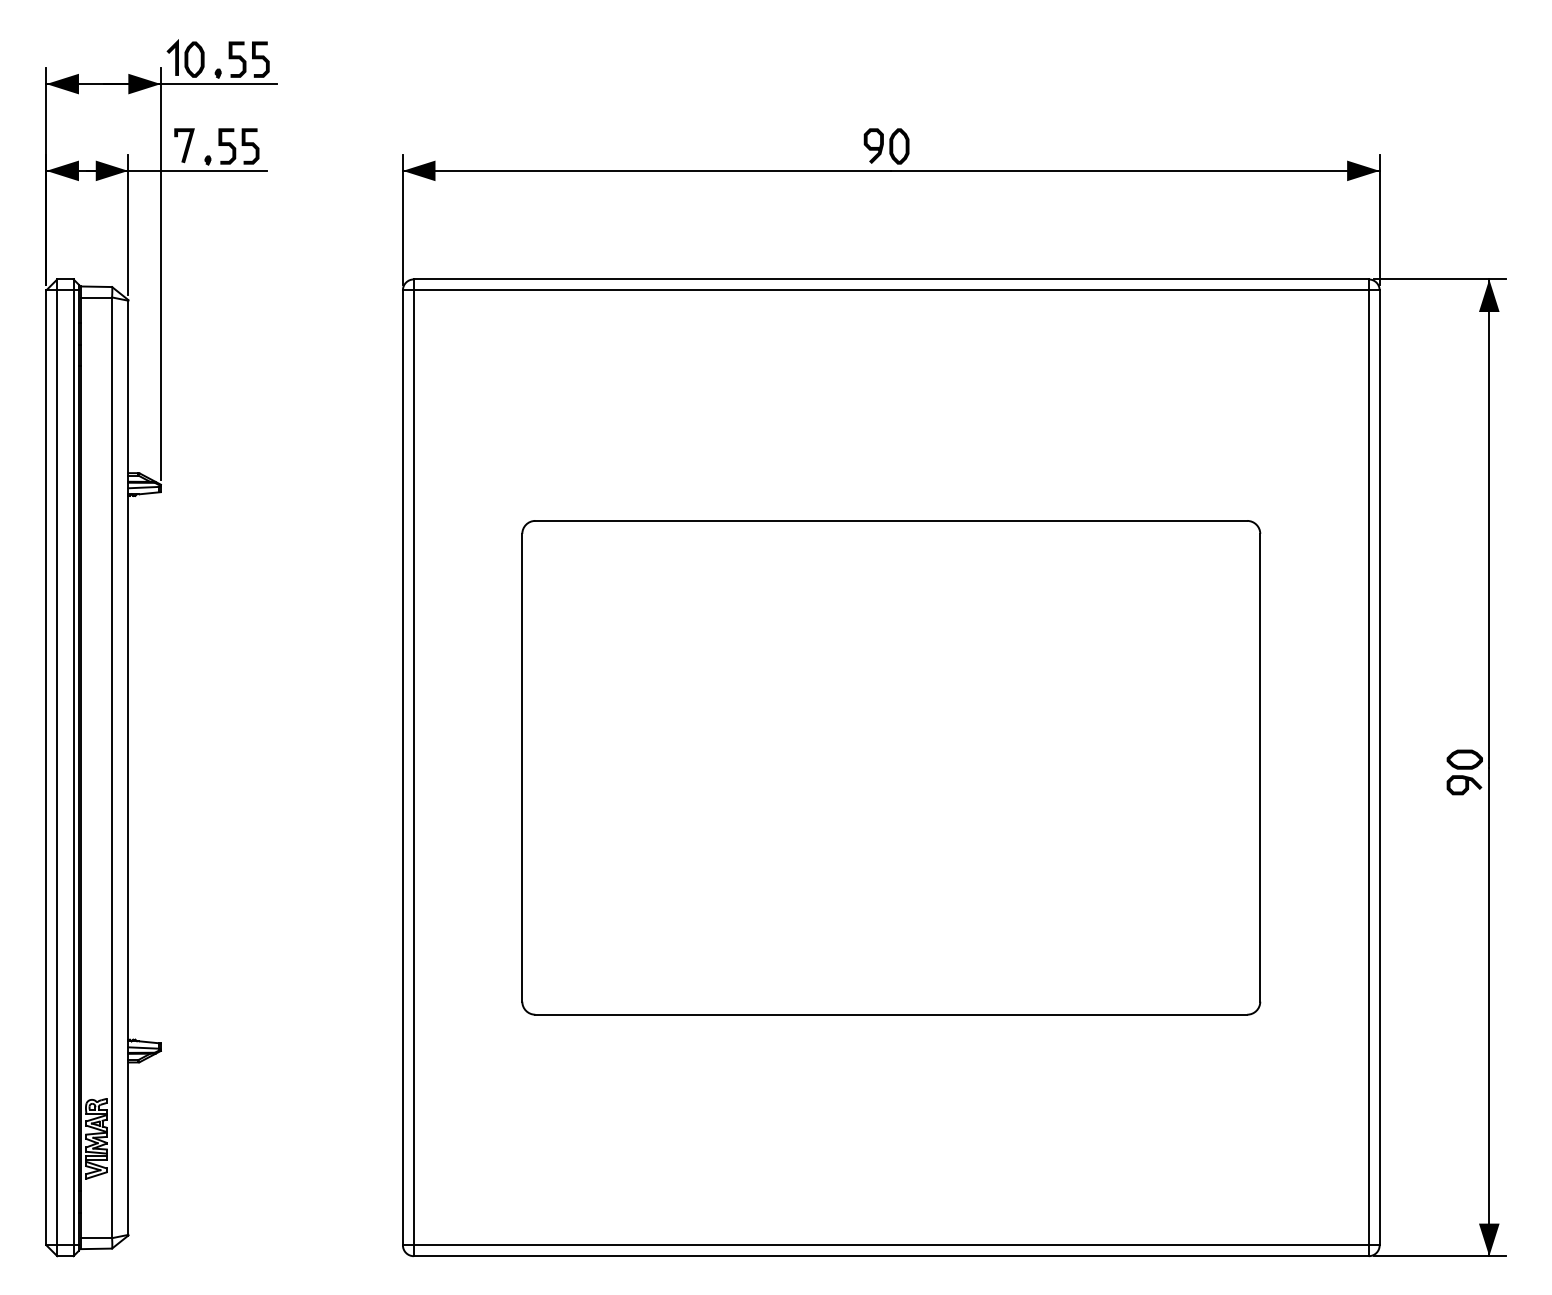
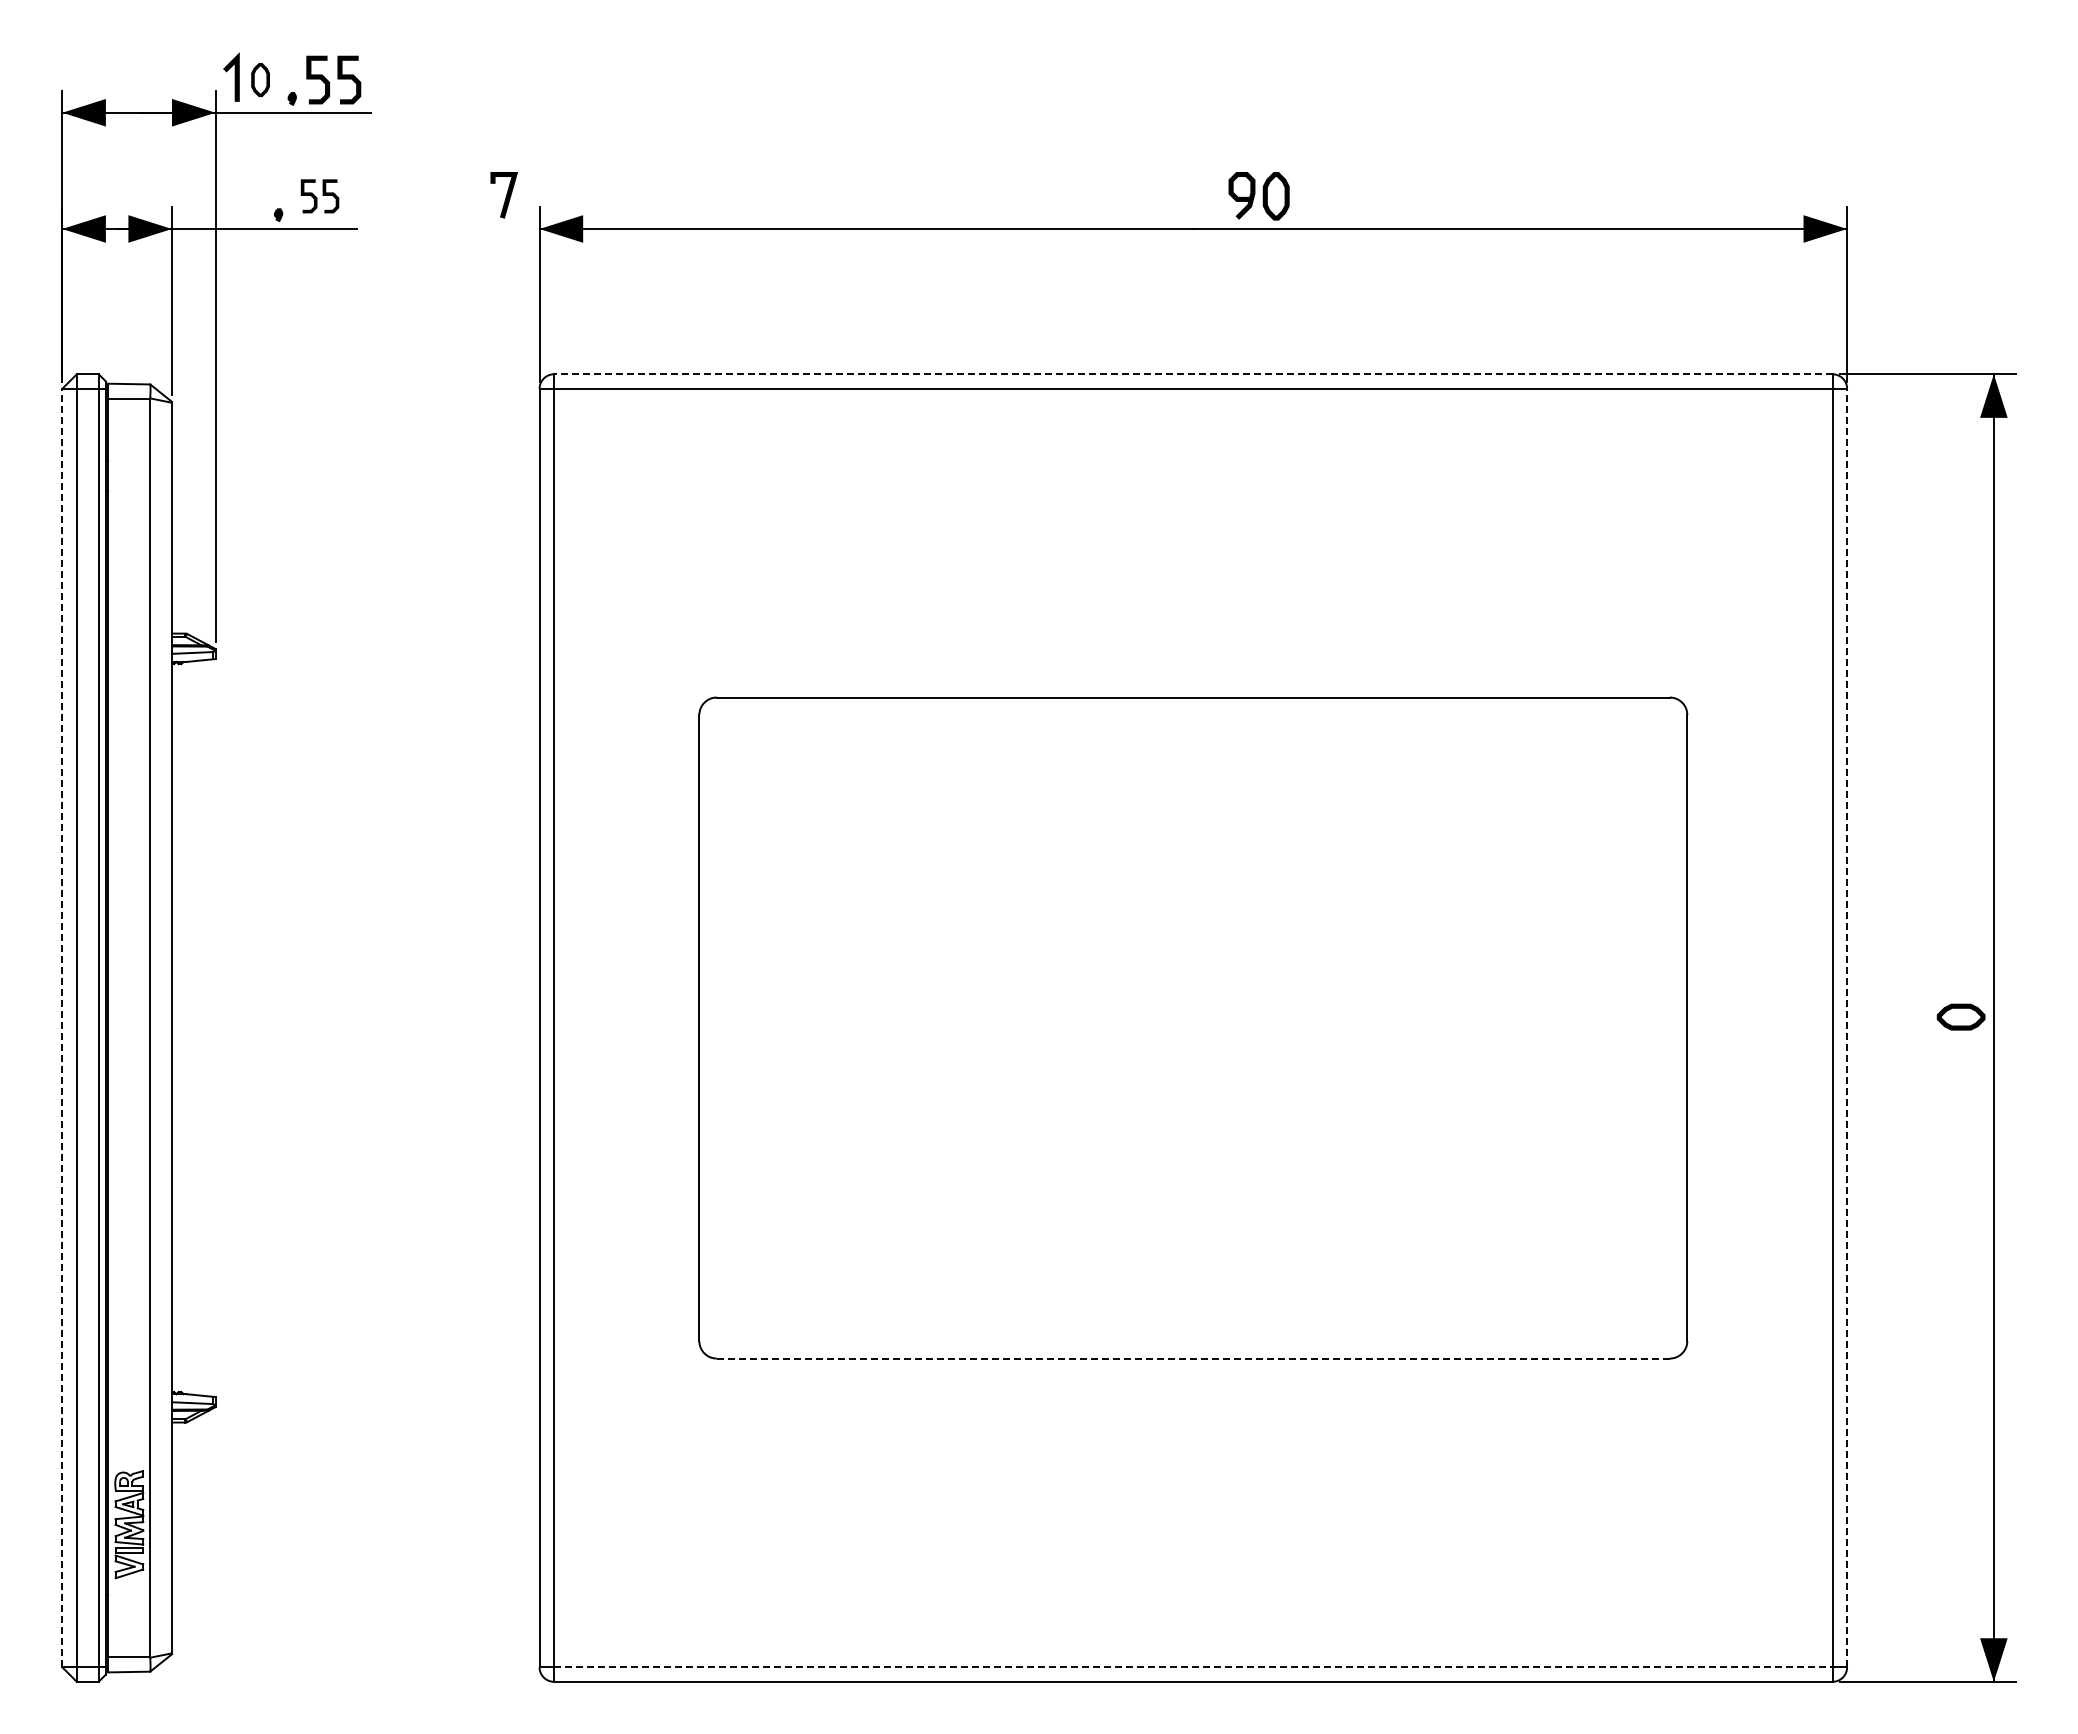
part: (194, 59) -> (260, 79), size x0.7
part: (238, 146) -> (319, 196), size x0.7
part: (886, 146) -> (1258, 196), moved
line: (185, 147) -> (505, 197), moved
line: (890, 279) -> (1192, 374), solid -> dashed
line: (46, 767) -> (62, 1027), solid -> dashed
line: (1379, 767) -> (1847, 1027), solid -> dashed
curve: (1465, 785) -> (1961, 1051), removed
line: (891, 1014) -> (1193, 1358), solid -> dashed
line: (891, 1245) -> (1193, 1667), solid -> dashed

